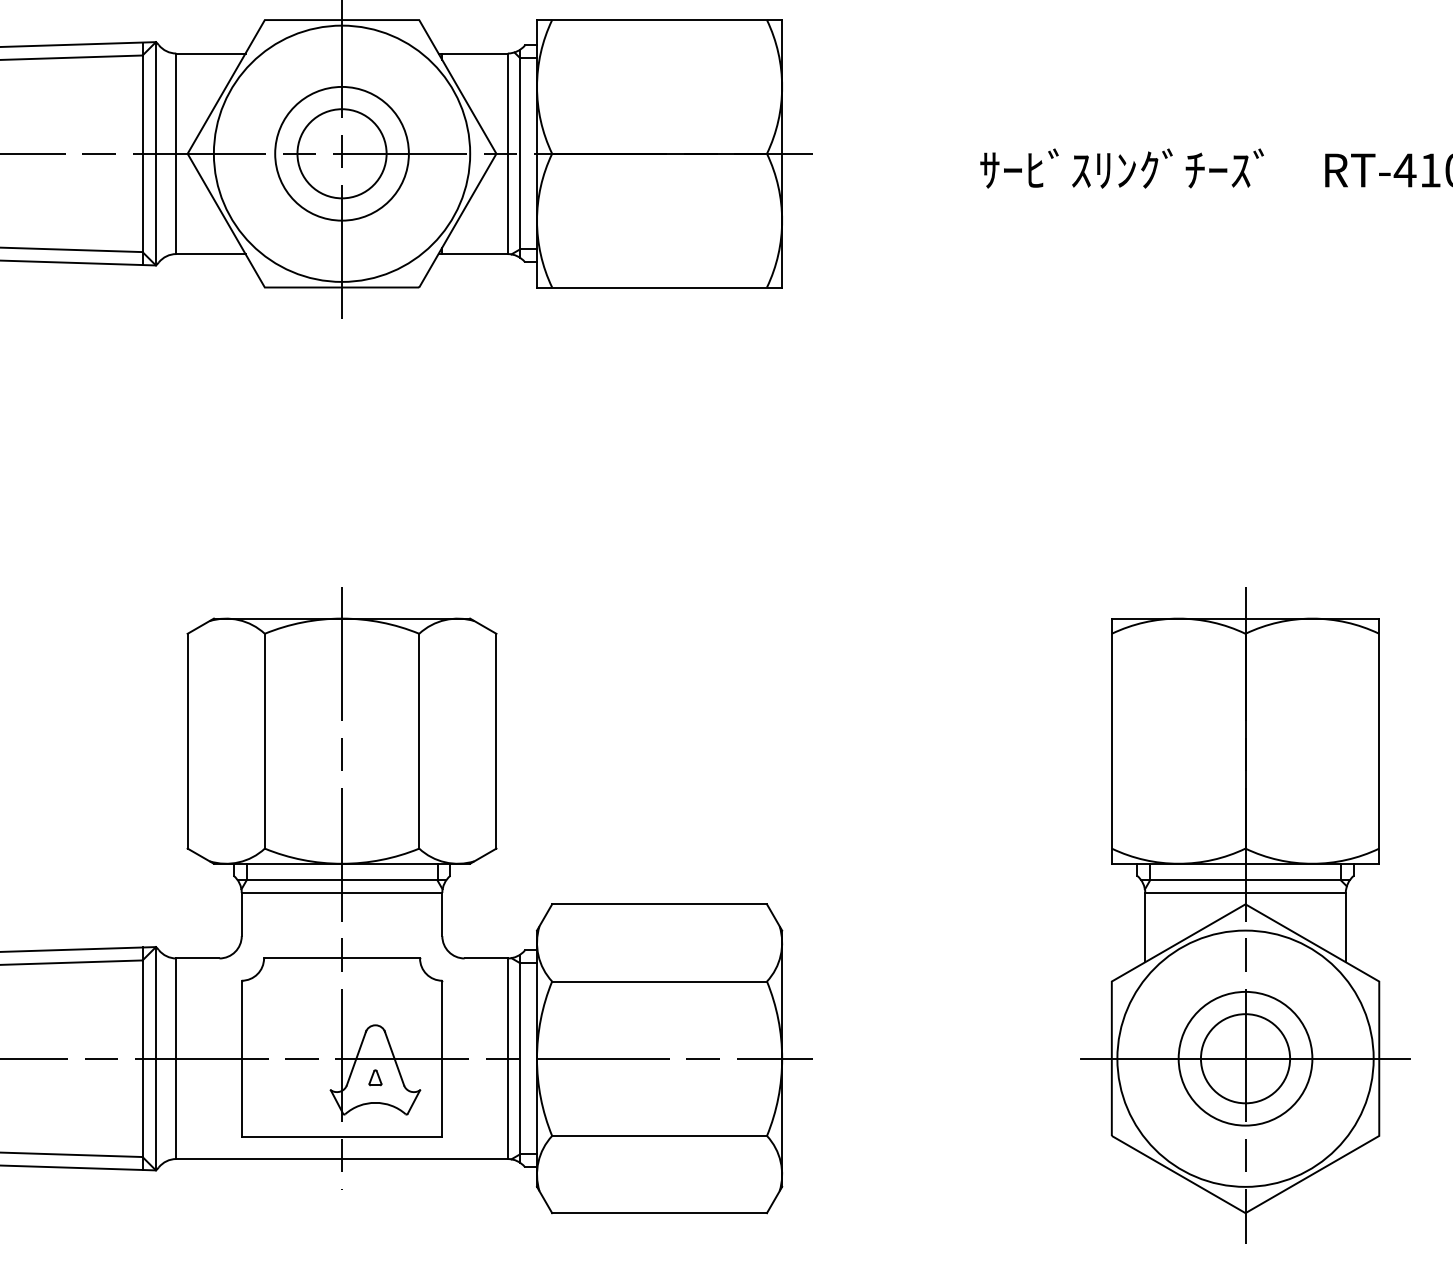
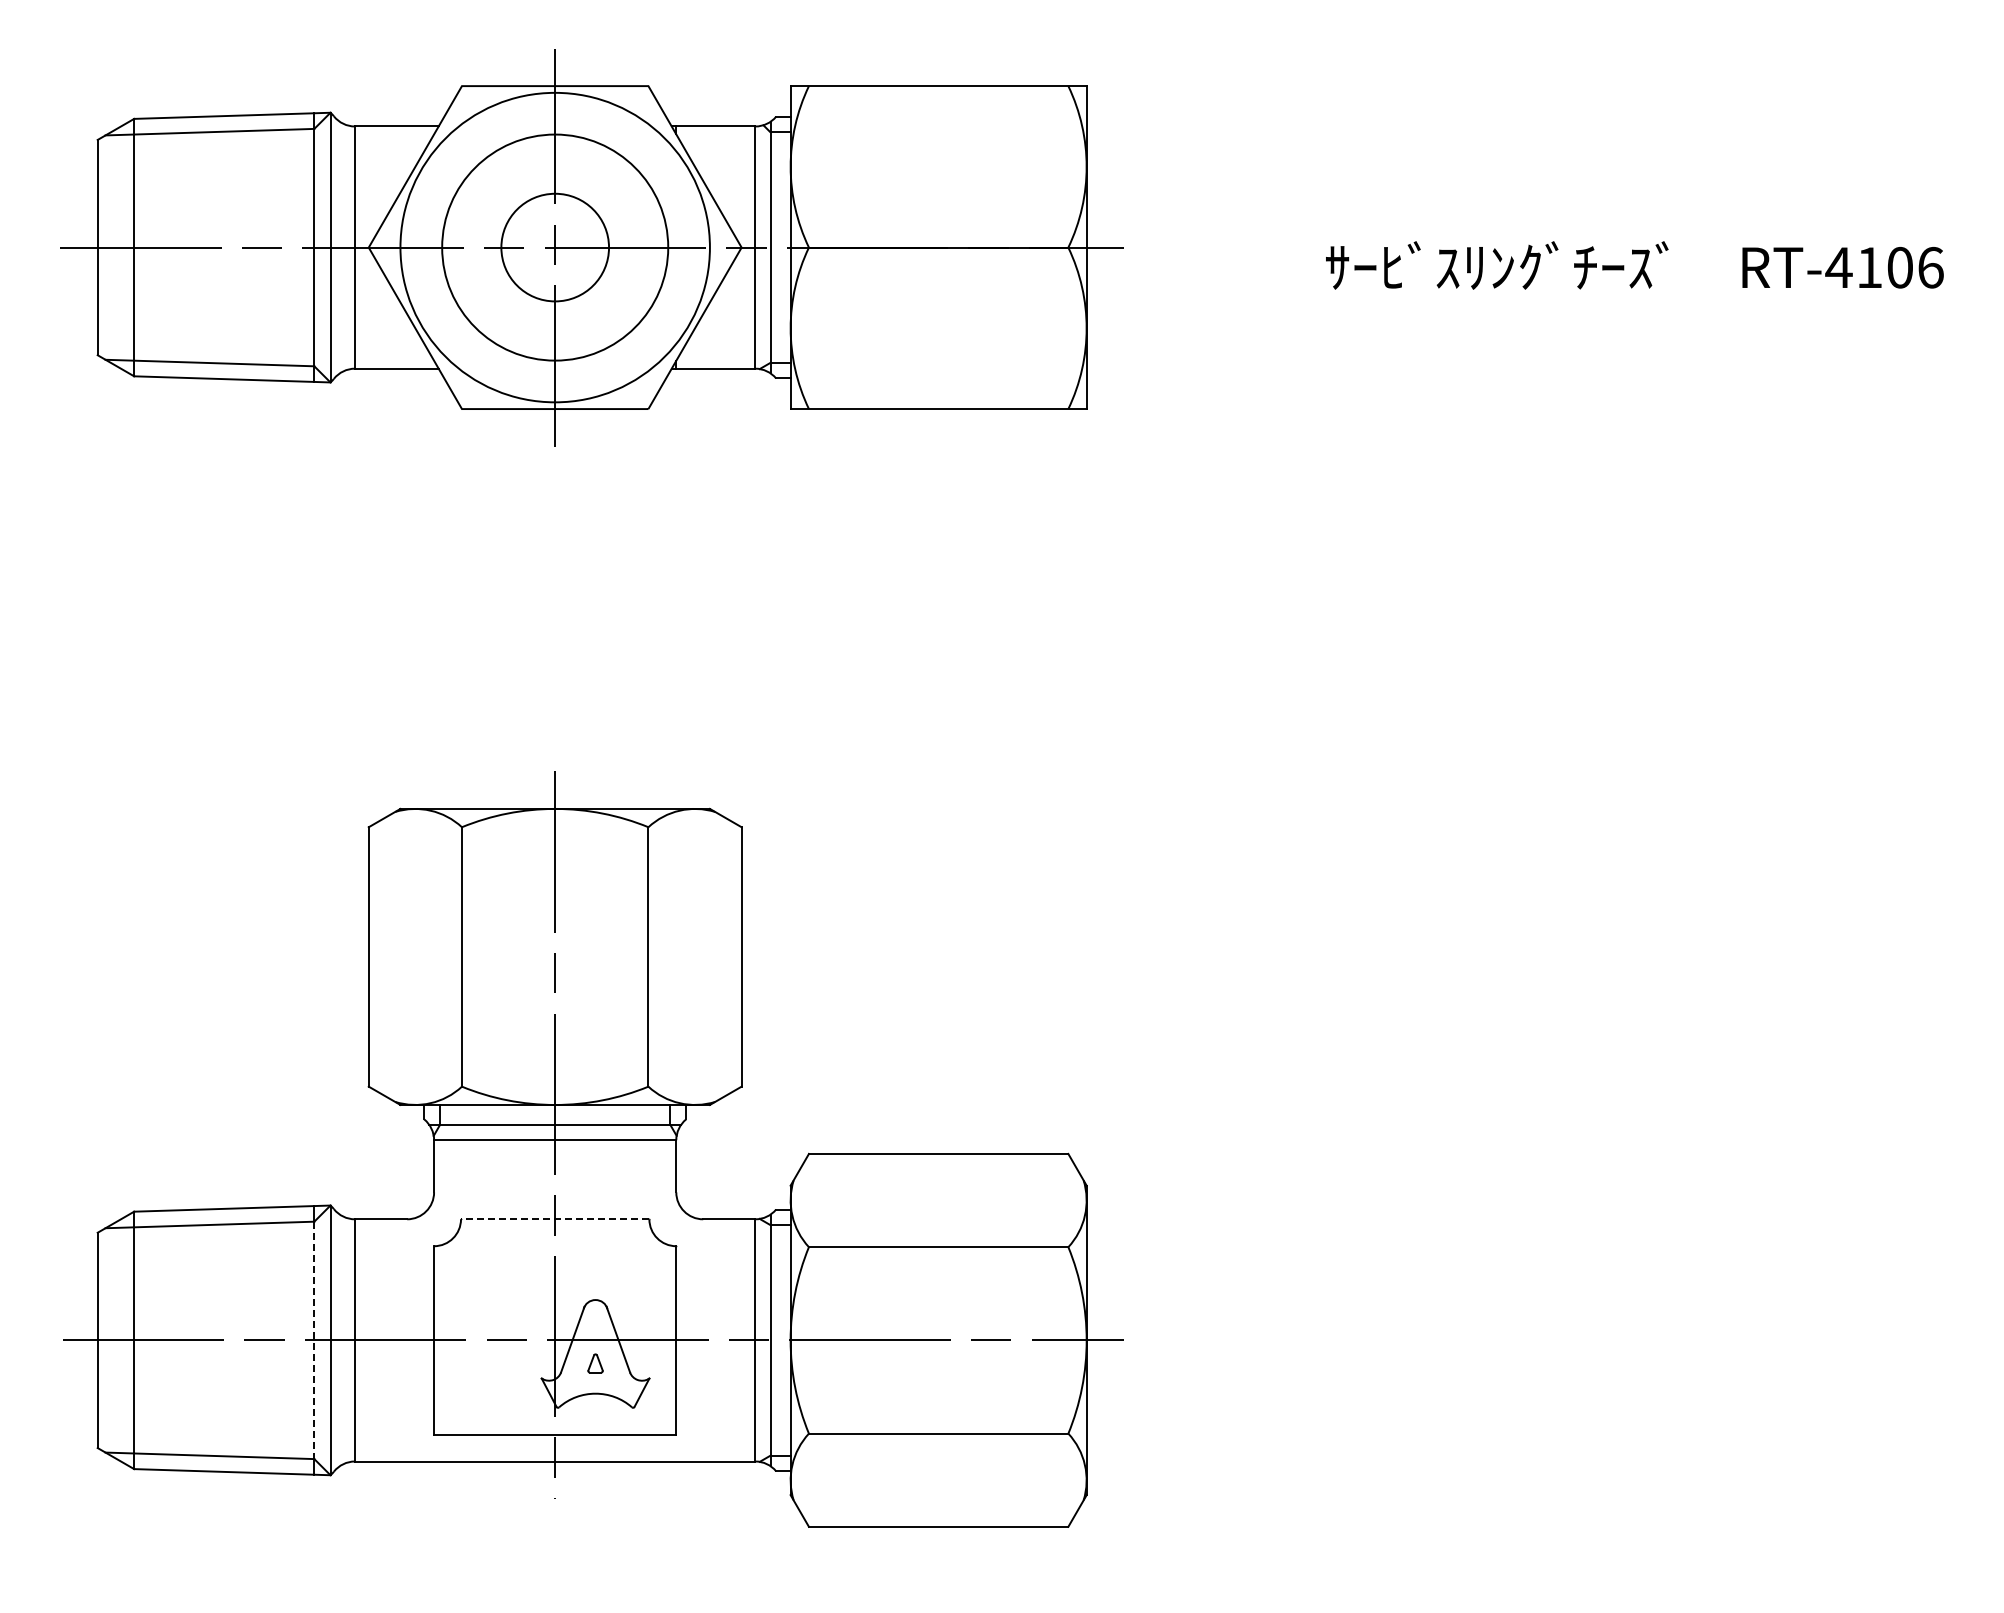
circle: (341, 153) -> (554, 247), size x1.4
part: (1244, 915) -> (1645, 1167), removed
line: (341, 958) -> (554, 1219), solid -> dashed
line: (142, 1058) -> (314, 1340), solid -> dashed

